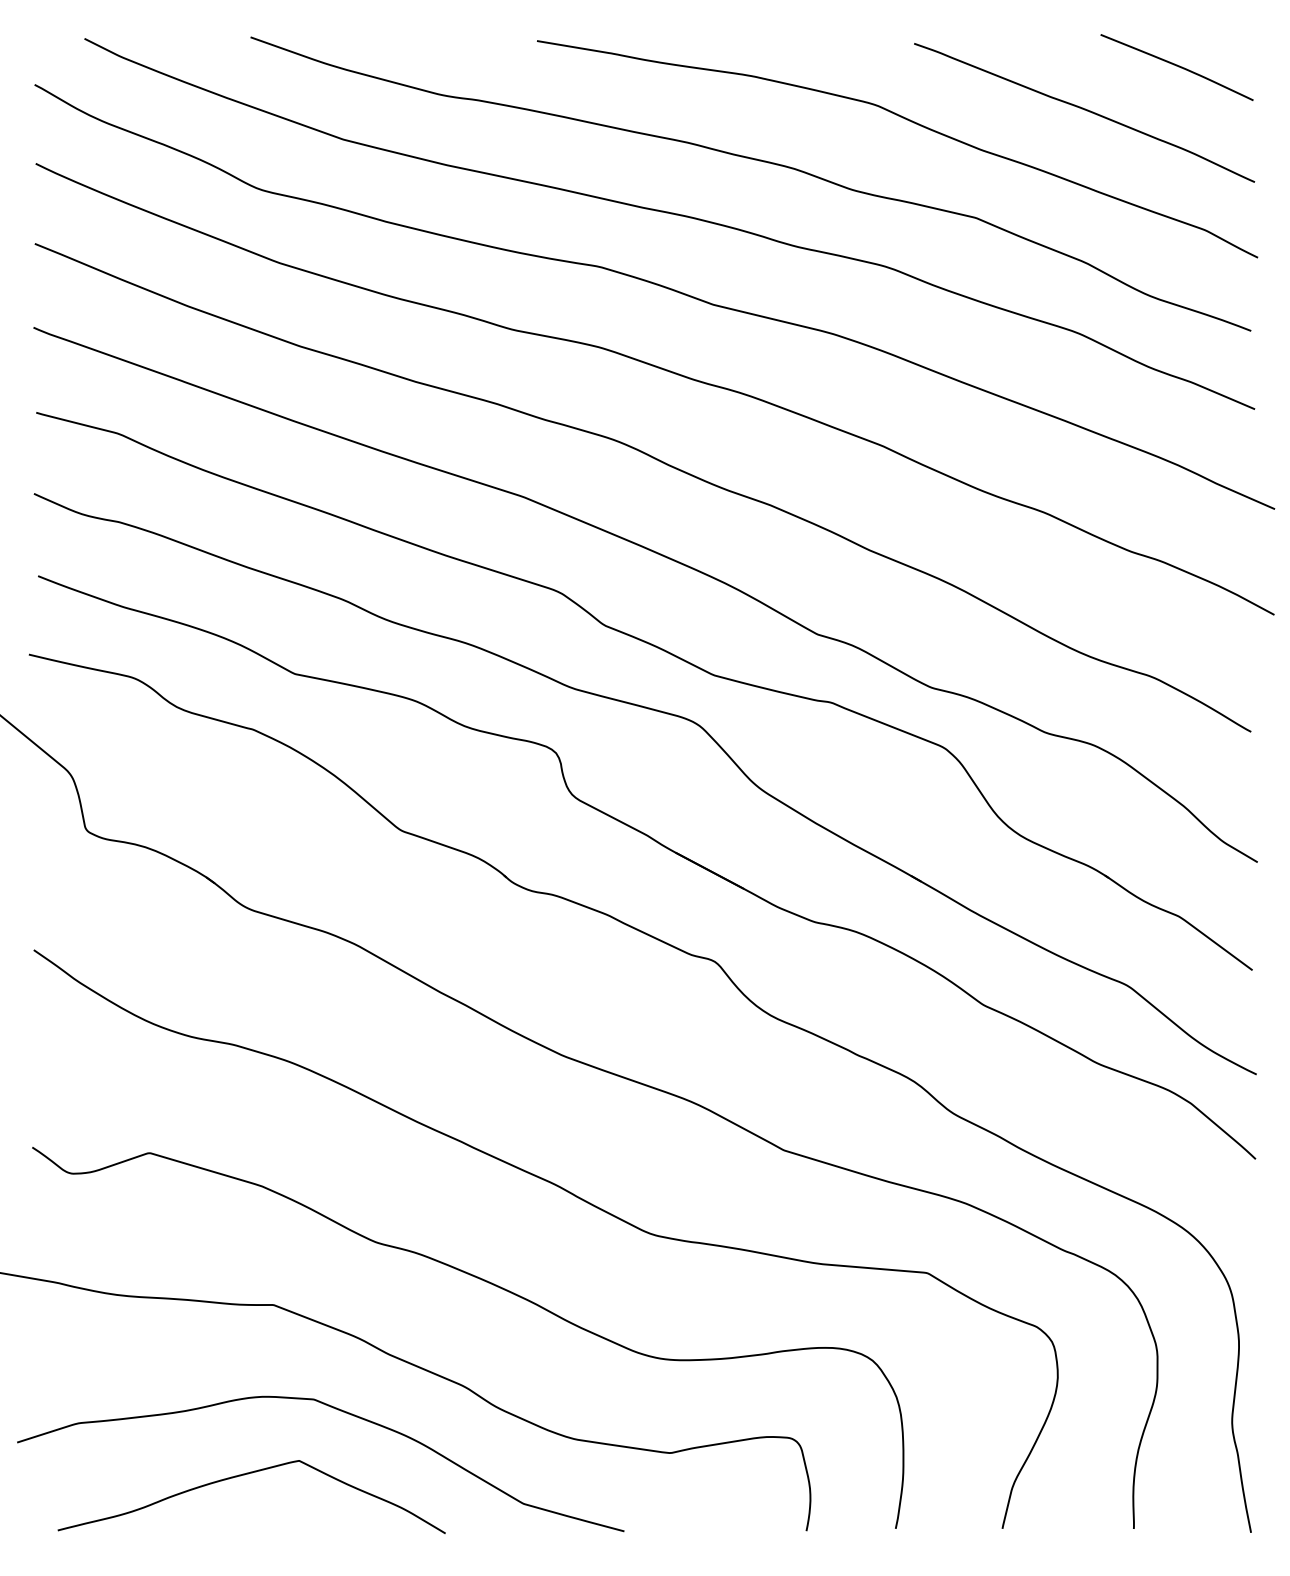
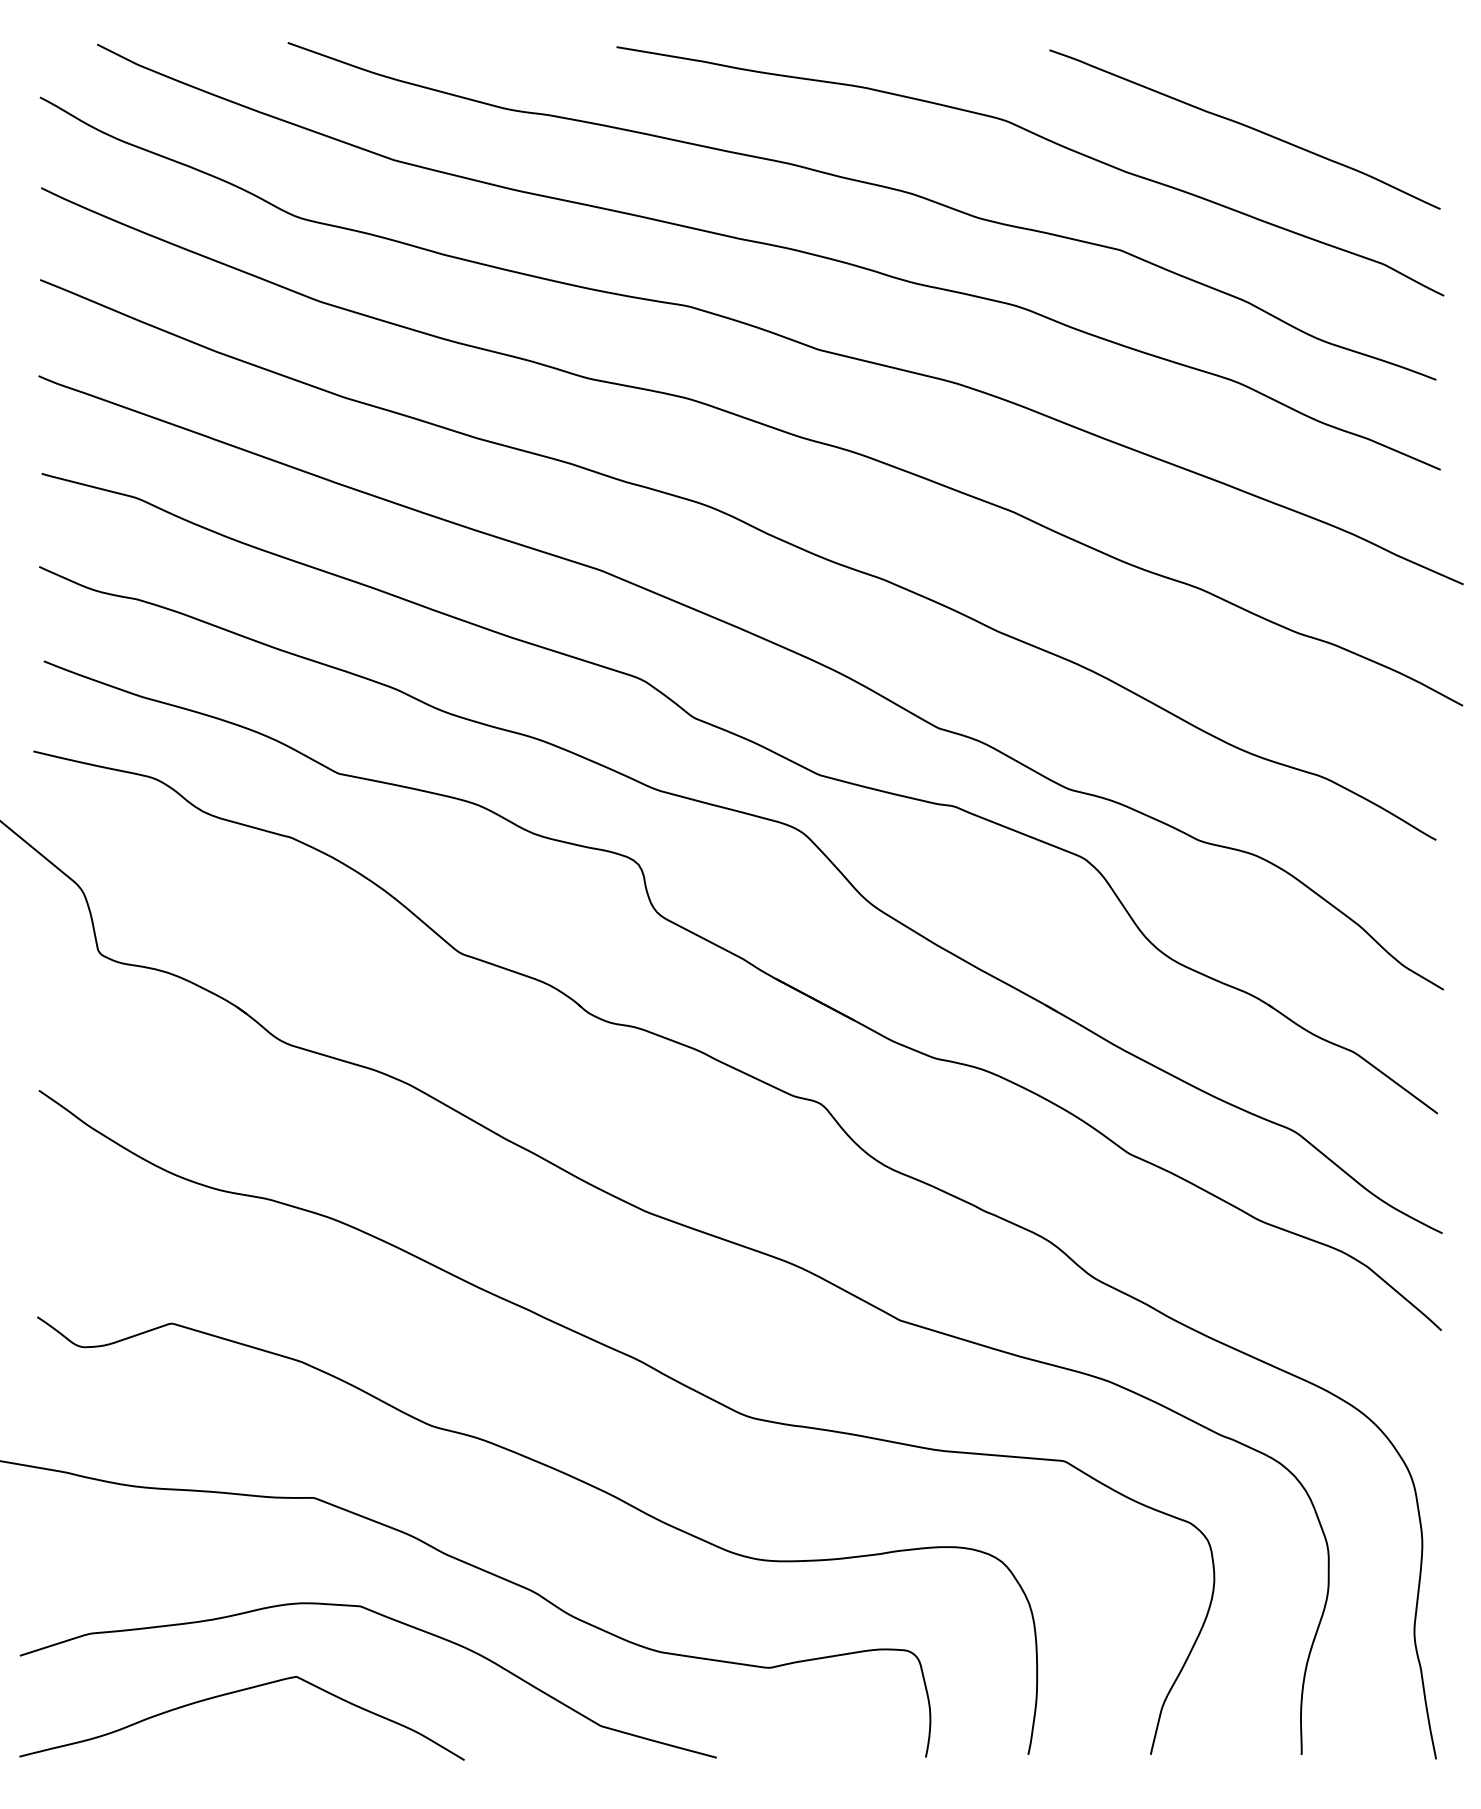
curve: (1176, 66) -> (1350, 76), removed
curve: (244, 1475) -> (233, 1693), moved

